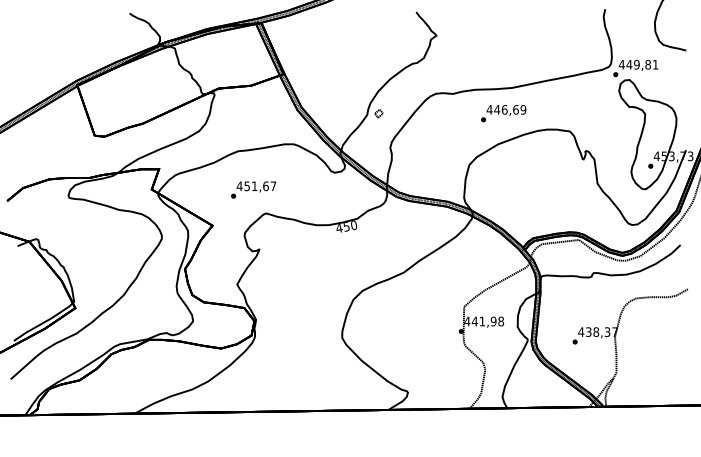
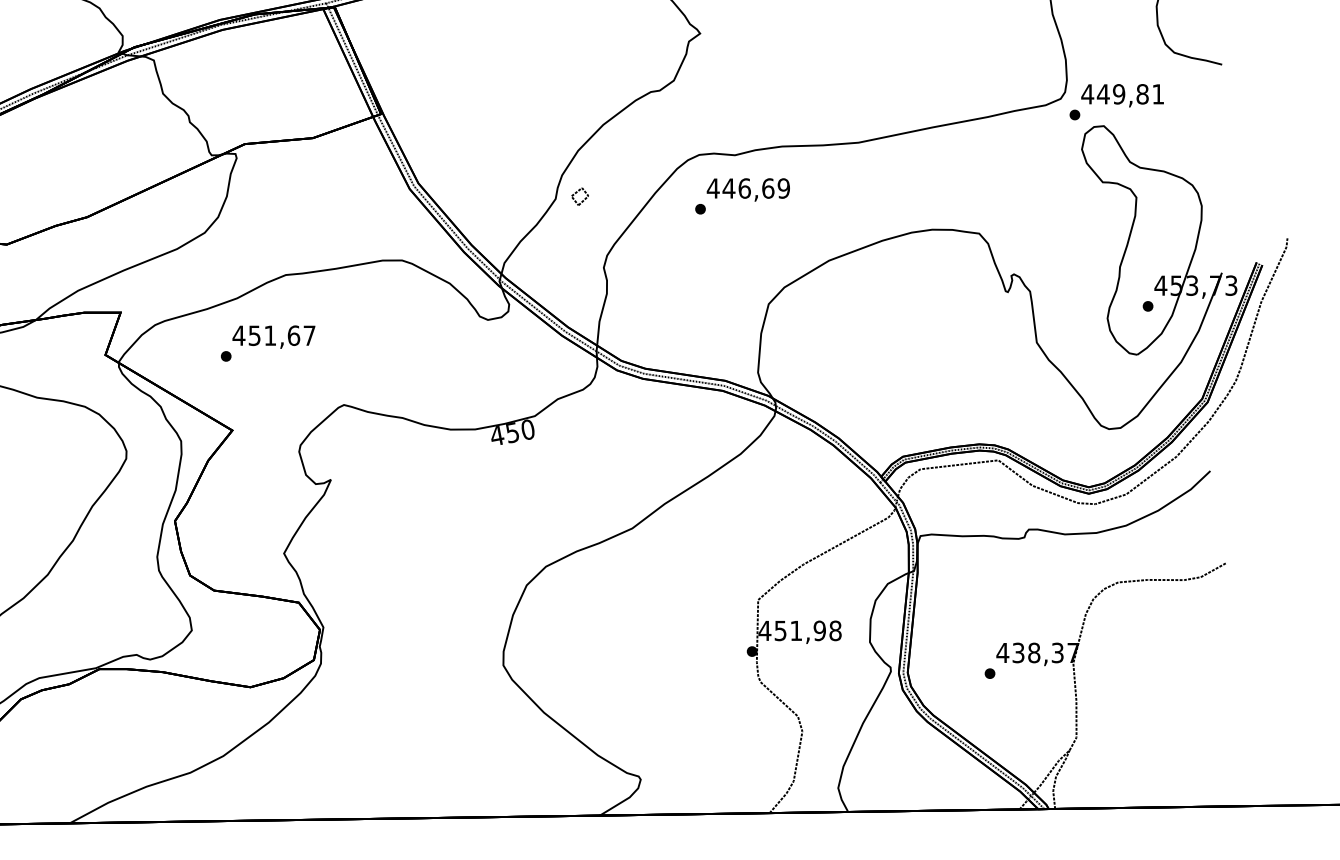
text: (503, 113) -> (742, 196), moved
text: (253, 189) -> (267, 342), moved
text: (474, 321) -> (779, 630), 441,98 -> 451,98

